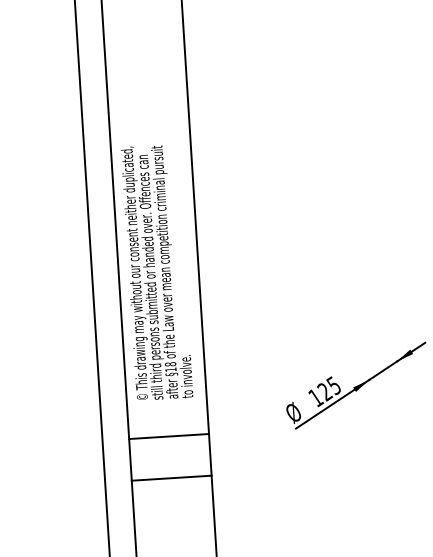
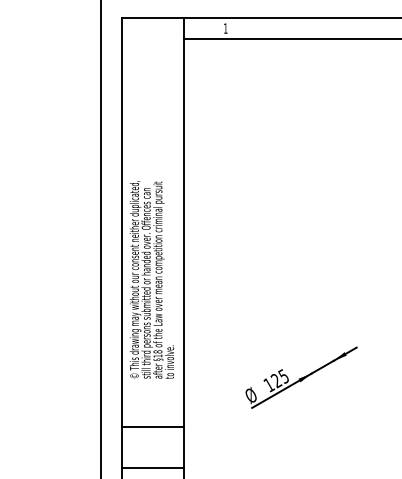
line: (169, 436) -> (153, 426), moved
line: (172, 478) -> (153, 468), moved

